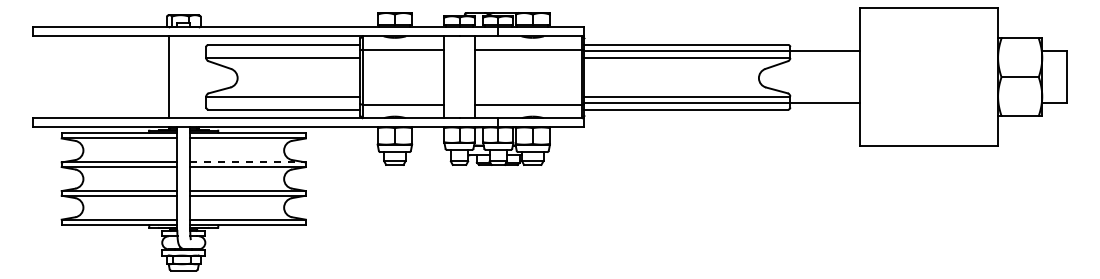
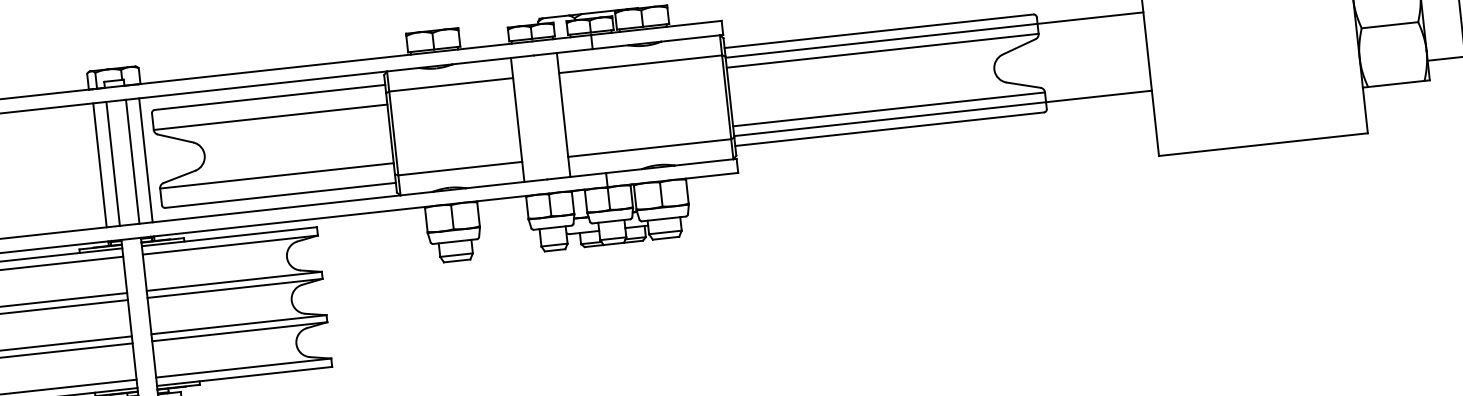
line: (177, 77) -> (113, 164), added
line: (190, 77) -> (133, 162), added
line: (198, 77) -> (145, 160), added
line: (248, 162) -> (235, 281), dashed -> solid

